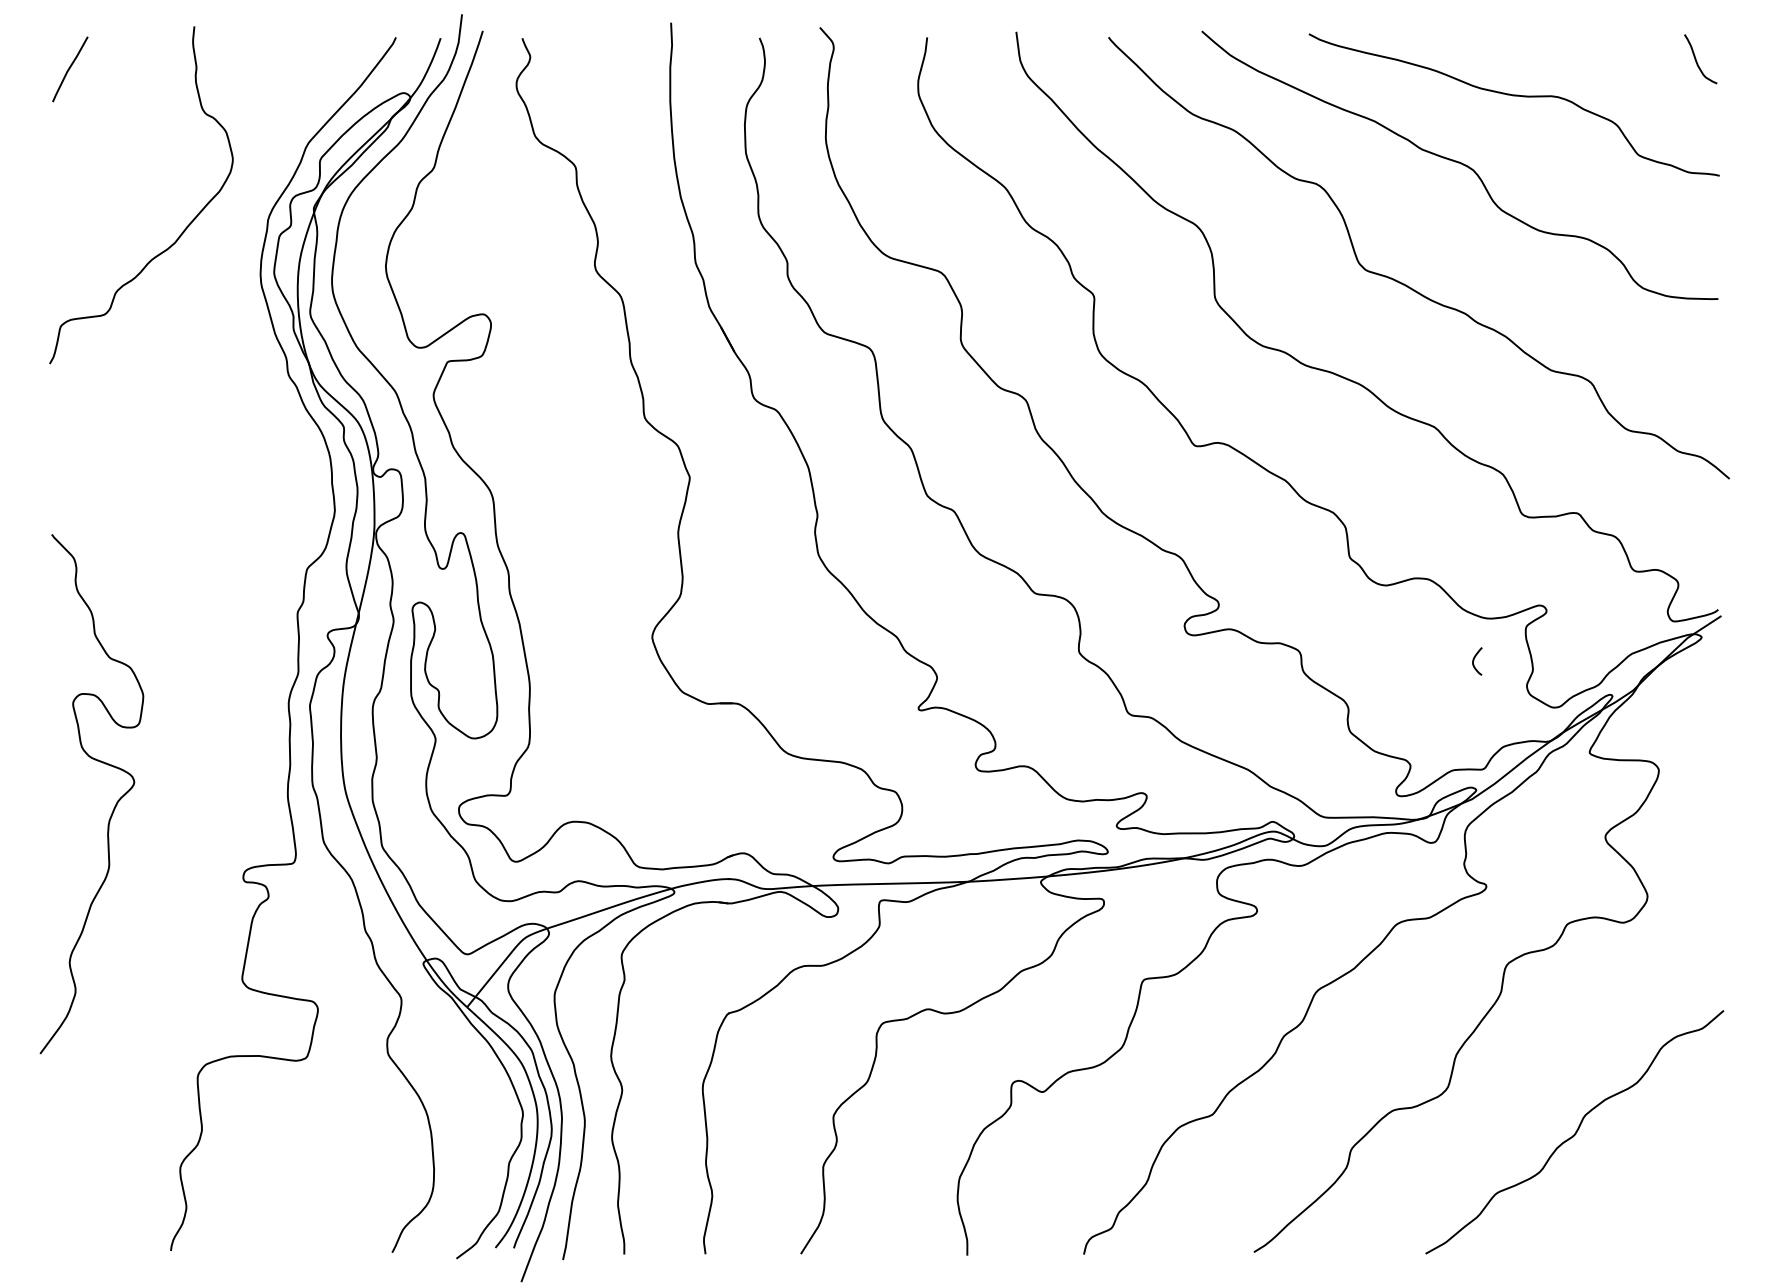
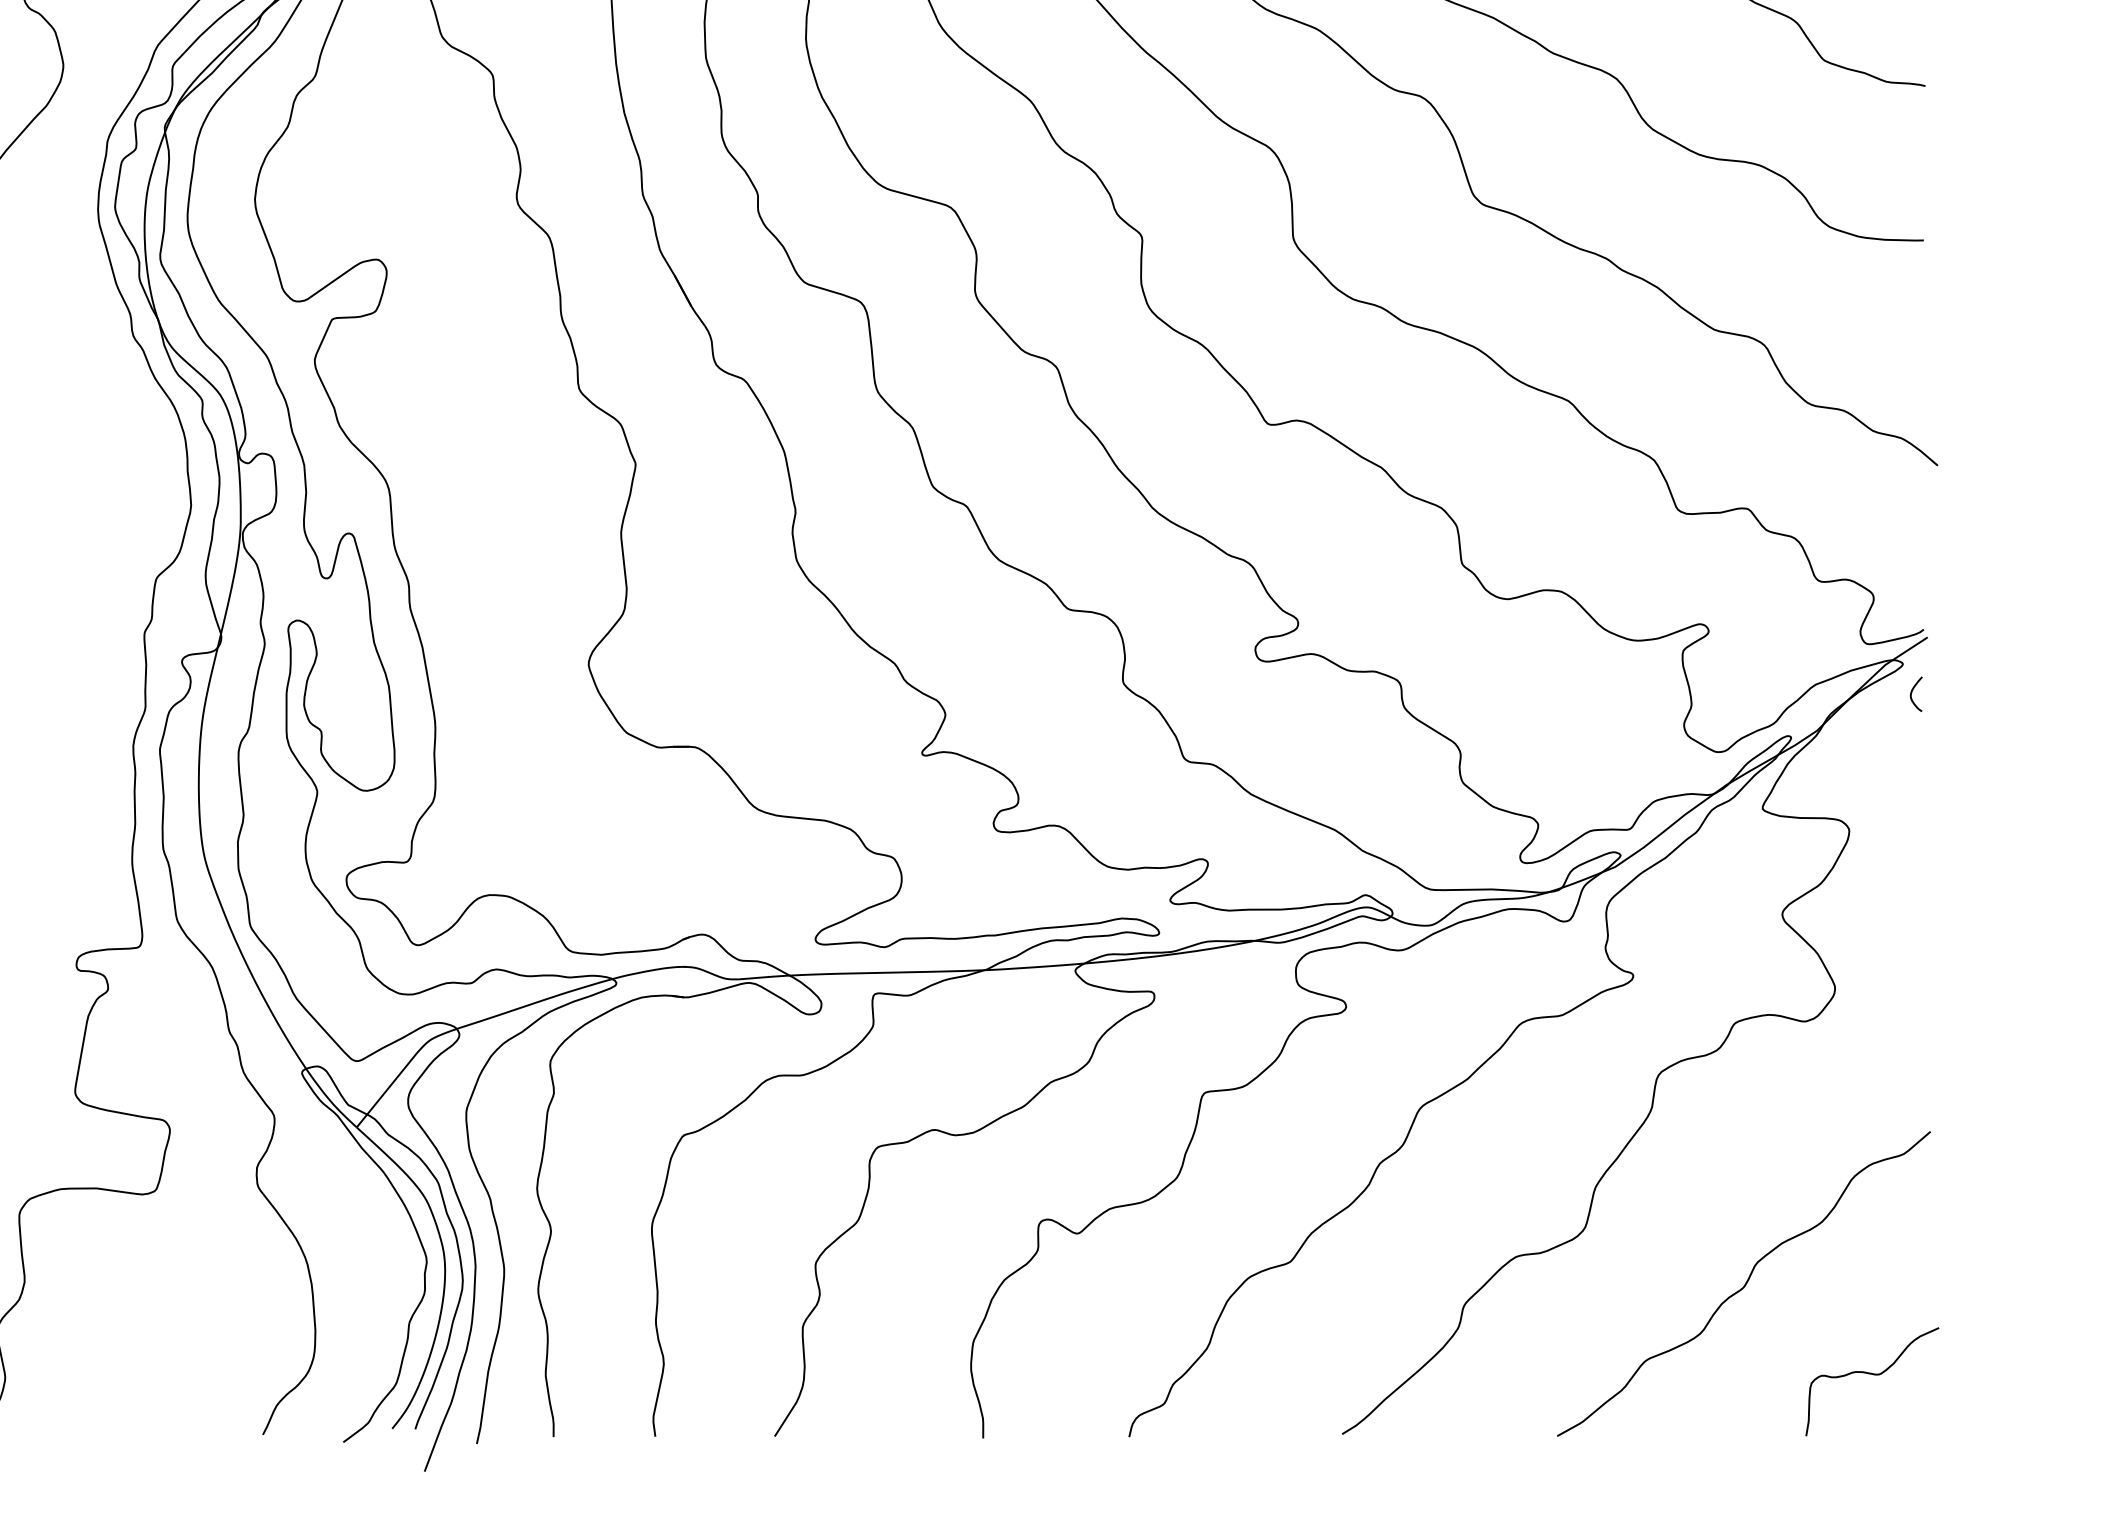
curve: (1474, 660) -> (1912, 693), moved
curve: (1677, 1205) -> (1872, 1375), added

